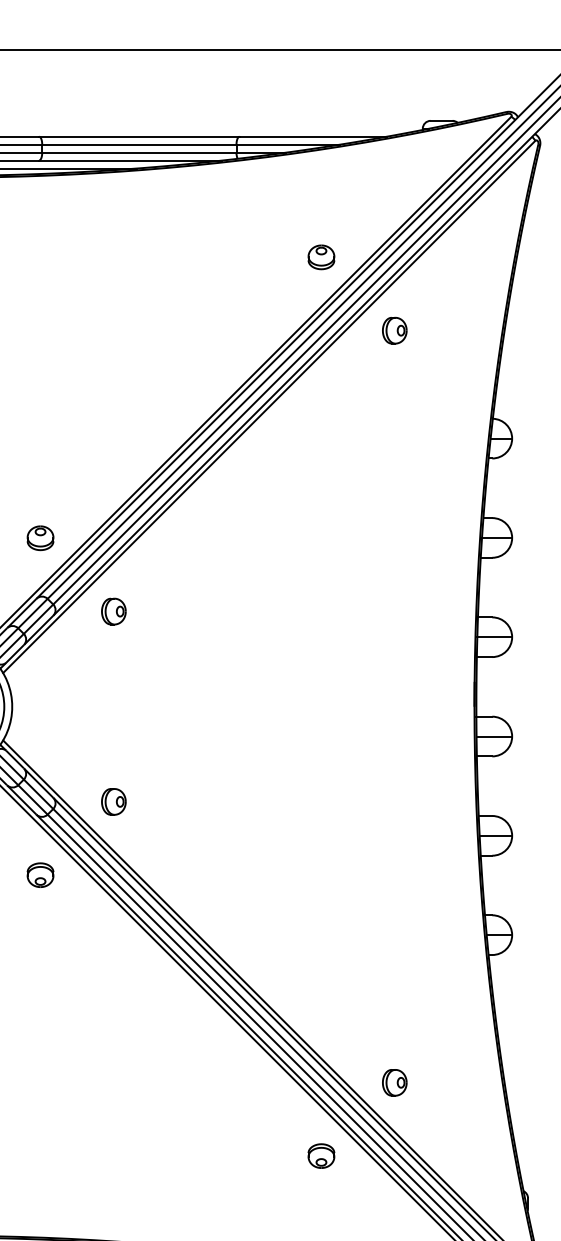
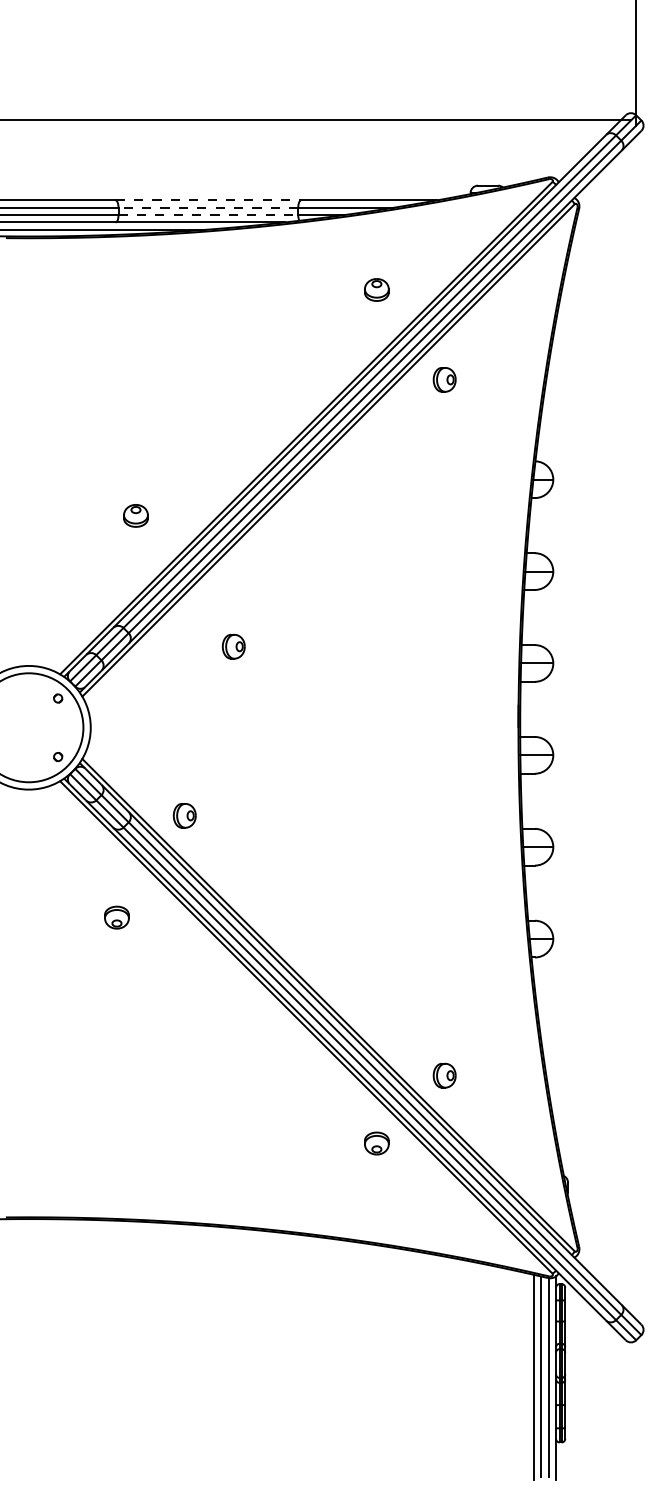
line: (139, 136) -> (208, 200), solid -> dashed
line: (139, 144) -> (208, 207), solid -> dashed
line: (139, 153) -> (208, 215), solid -> dashed
part: (321, 256) -> (376, 289), moved
part: (40, 537) -> (135, 515), moved
part: (113, 611) -> (233, 646), moved
part: (40, 875) -> (116, 917), moved

